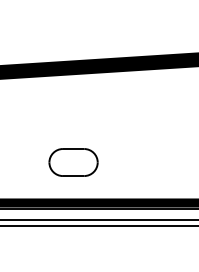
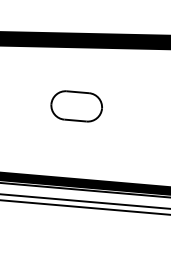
part: (73, 162) -> (76, 106), moved

